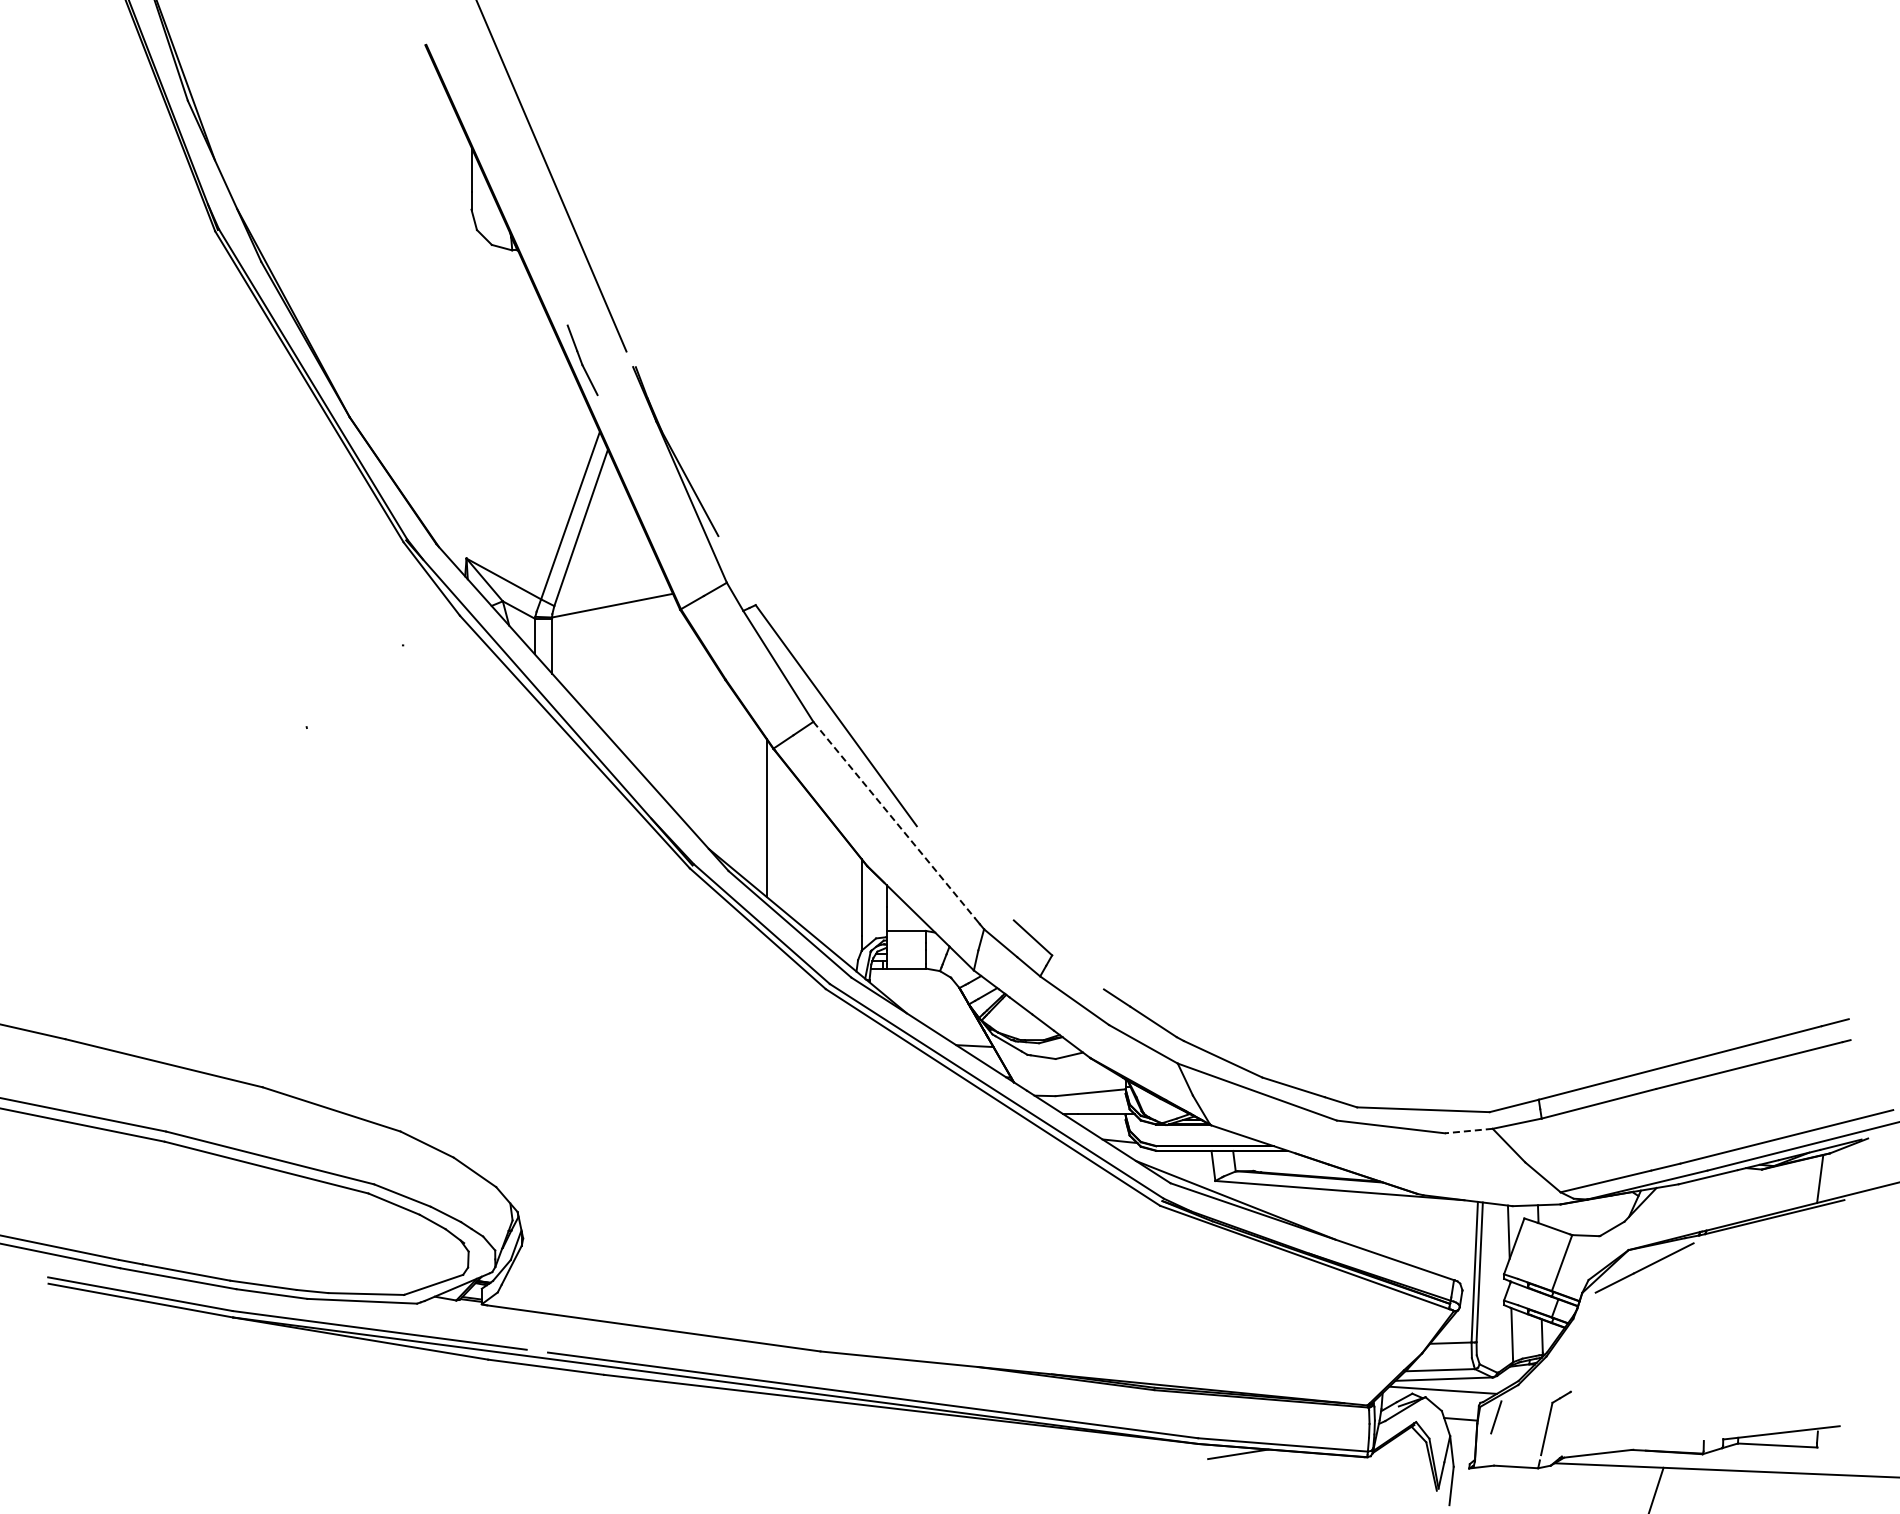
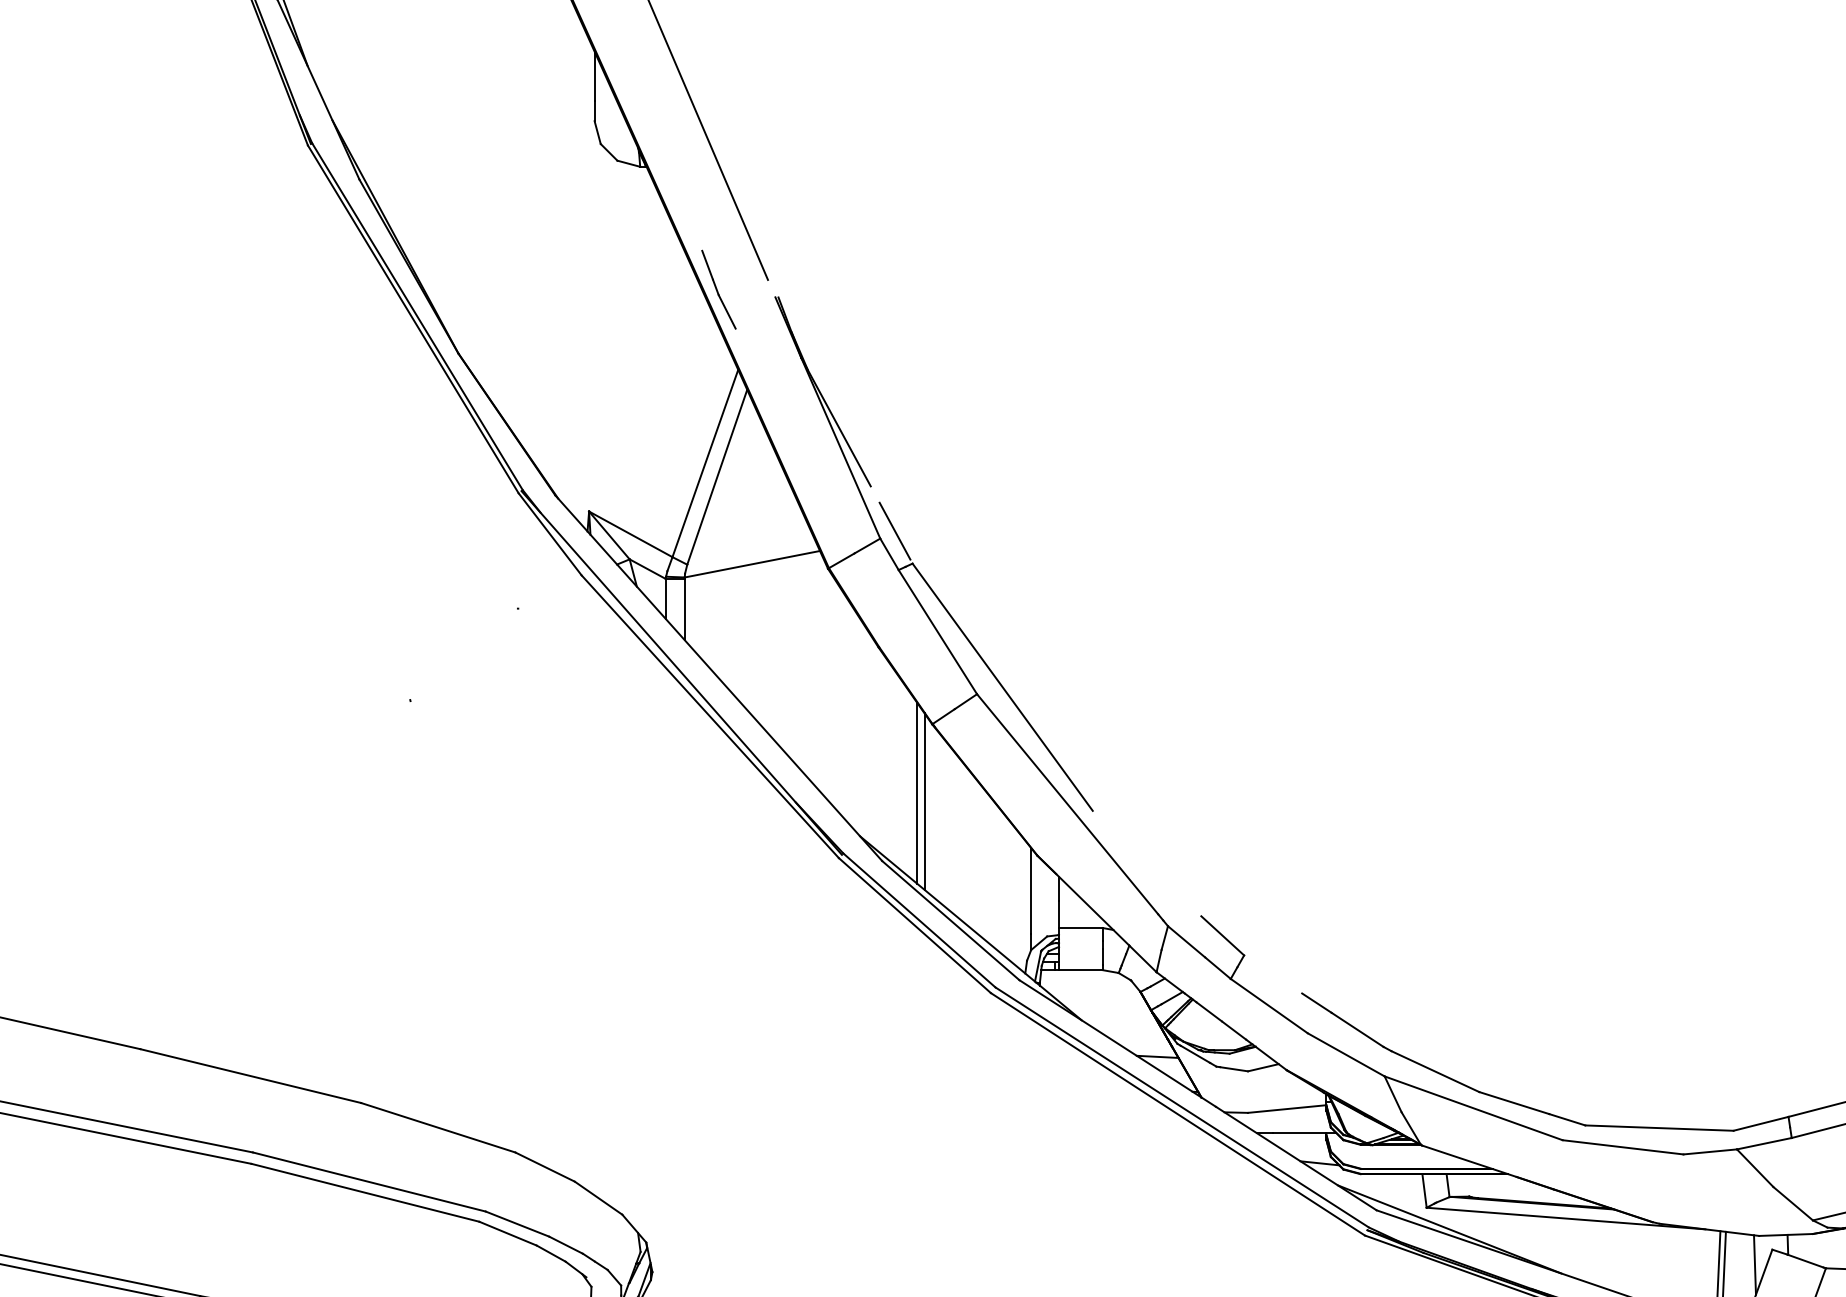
line: (739, 575) -> (894, 530), added
line: (759, 810) -> (916, 793), added
line: (894, 820) -> (1067, 804), dashed -> solid
line: (1468, 1131) -> (1709, 1152), dashed -> solid

